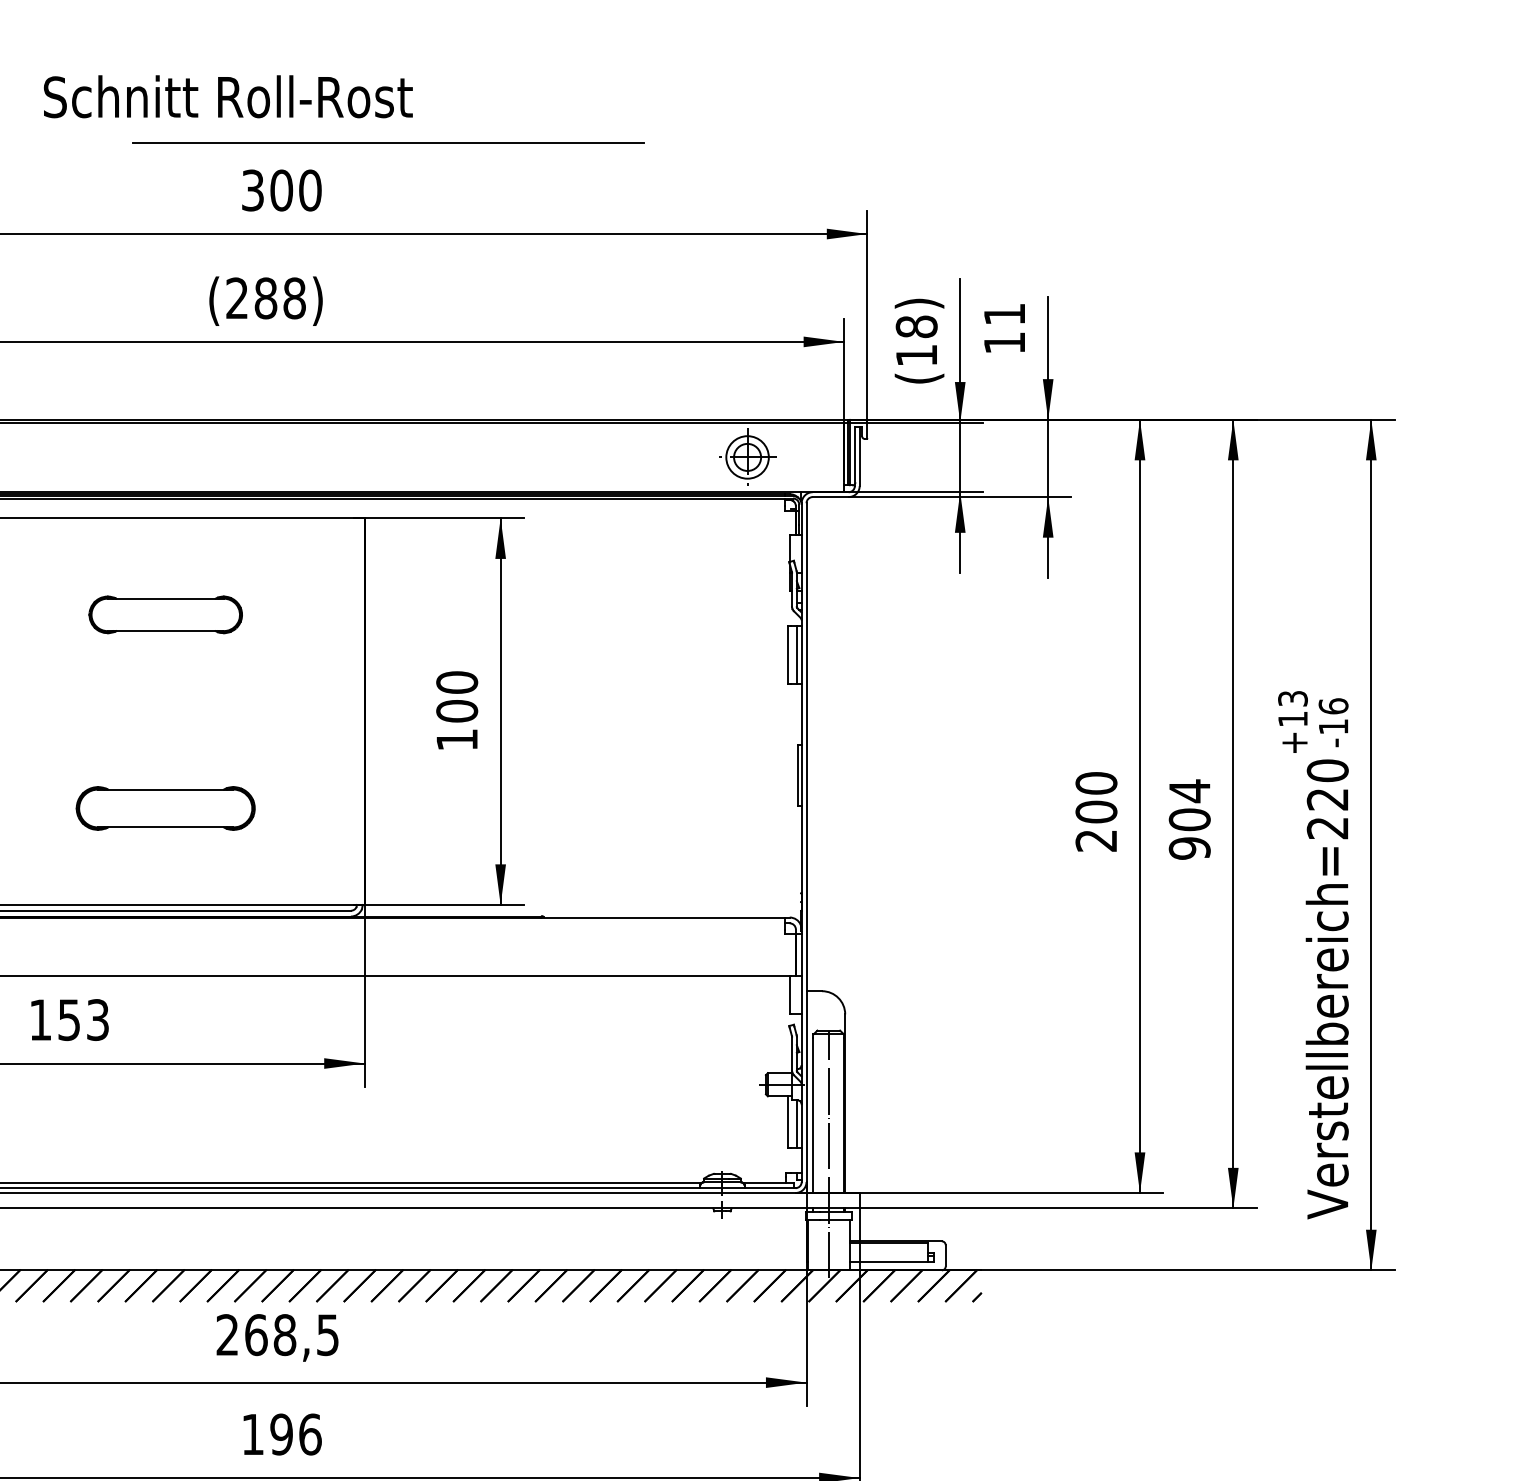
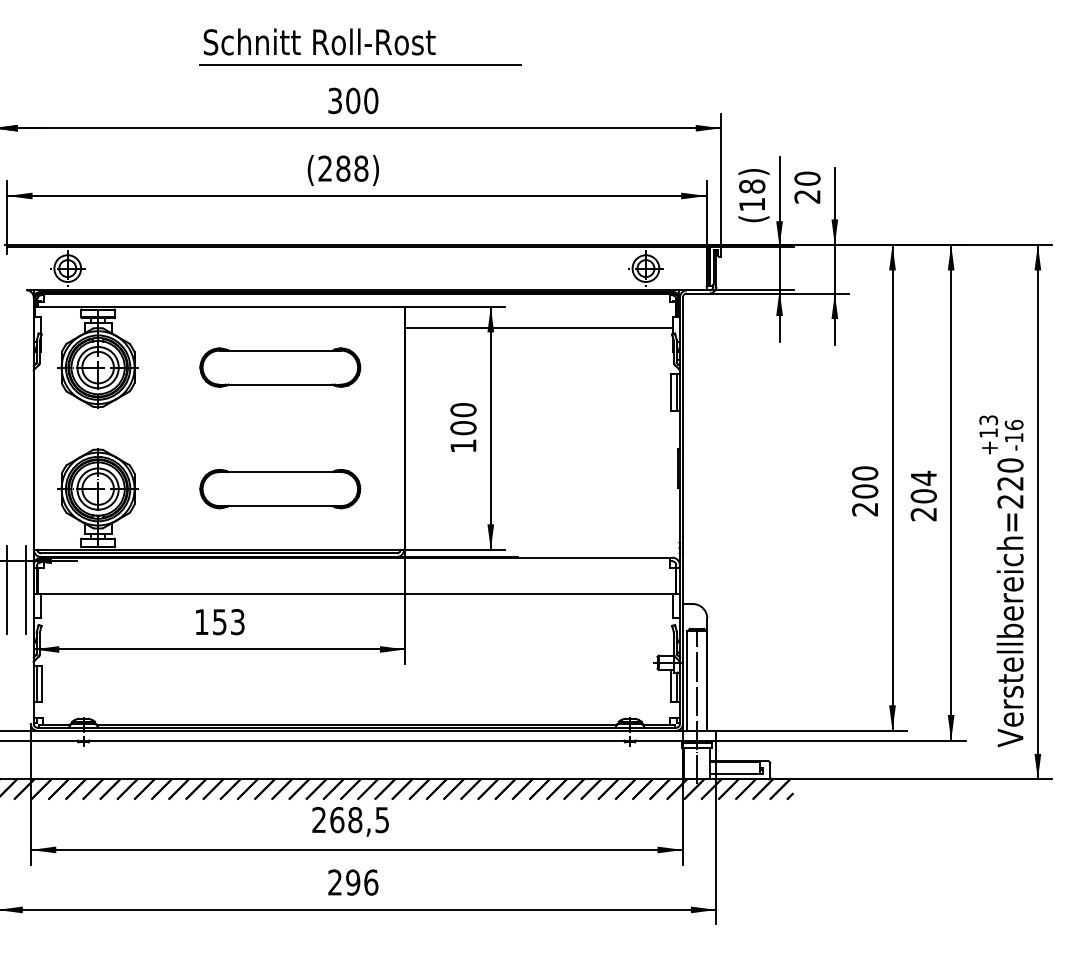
line: (388, 142) -> (360, 64), moved
text: (1004, 328) -> (807, 187), 11 -> 20
line: (576, 552) -> (538, 328), added
part: (165, 614) -> (280, 367), size x1.67
part: (165, 808) -> (280, 489), size x1.43
text: (1189, 848) -> (923, 514), 904 -> 204
text: (251, 1434) -> (334, 882), 196 -> 296

